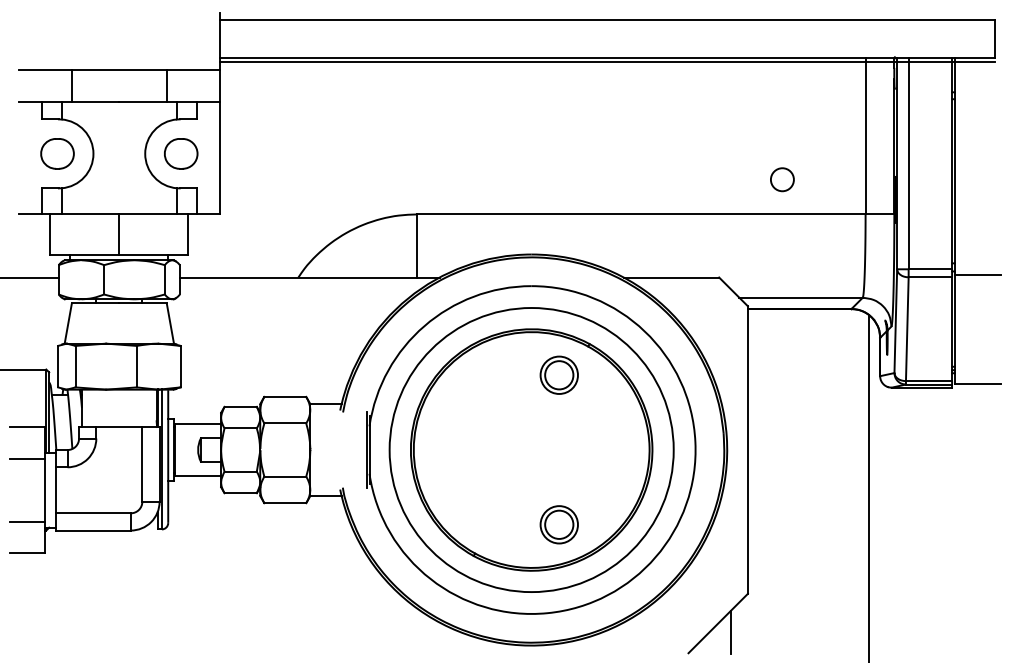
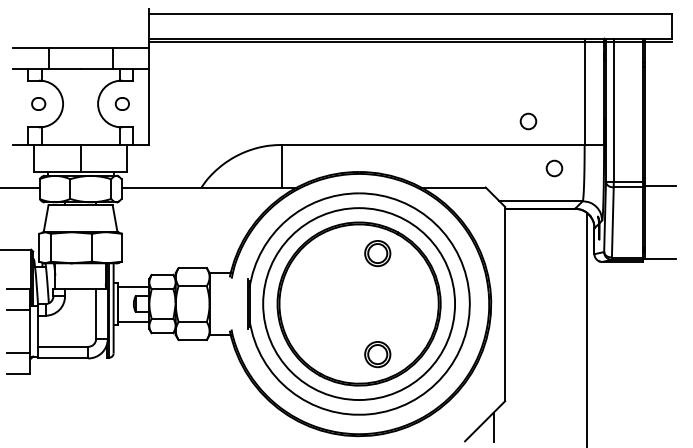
part: (57, 153) -> (38, 103), size x0.6
part: (181, 153) -> (122, 103), size x0.6
circle: (820, 249) -> (554, 168), added

